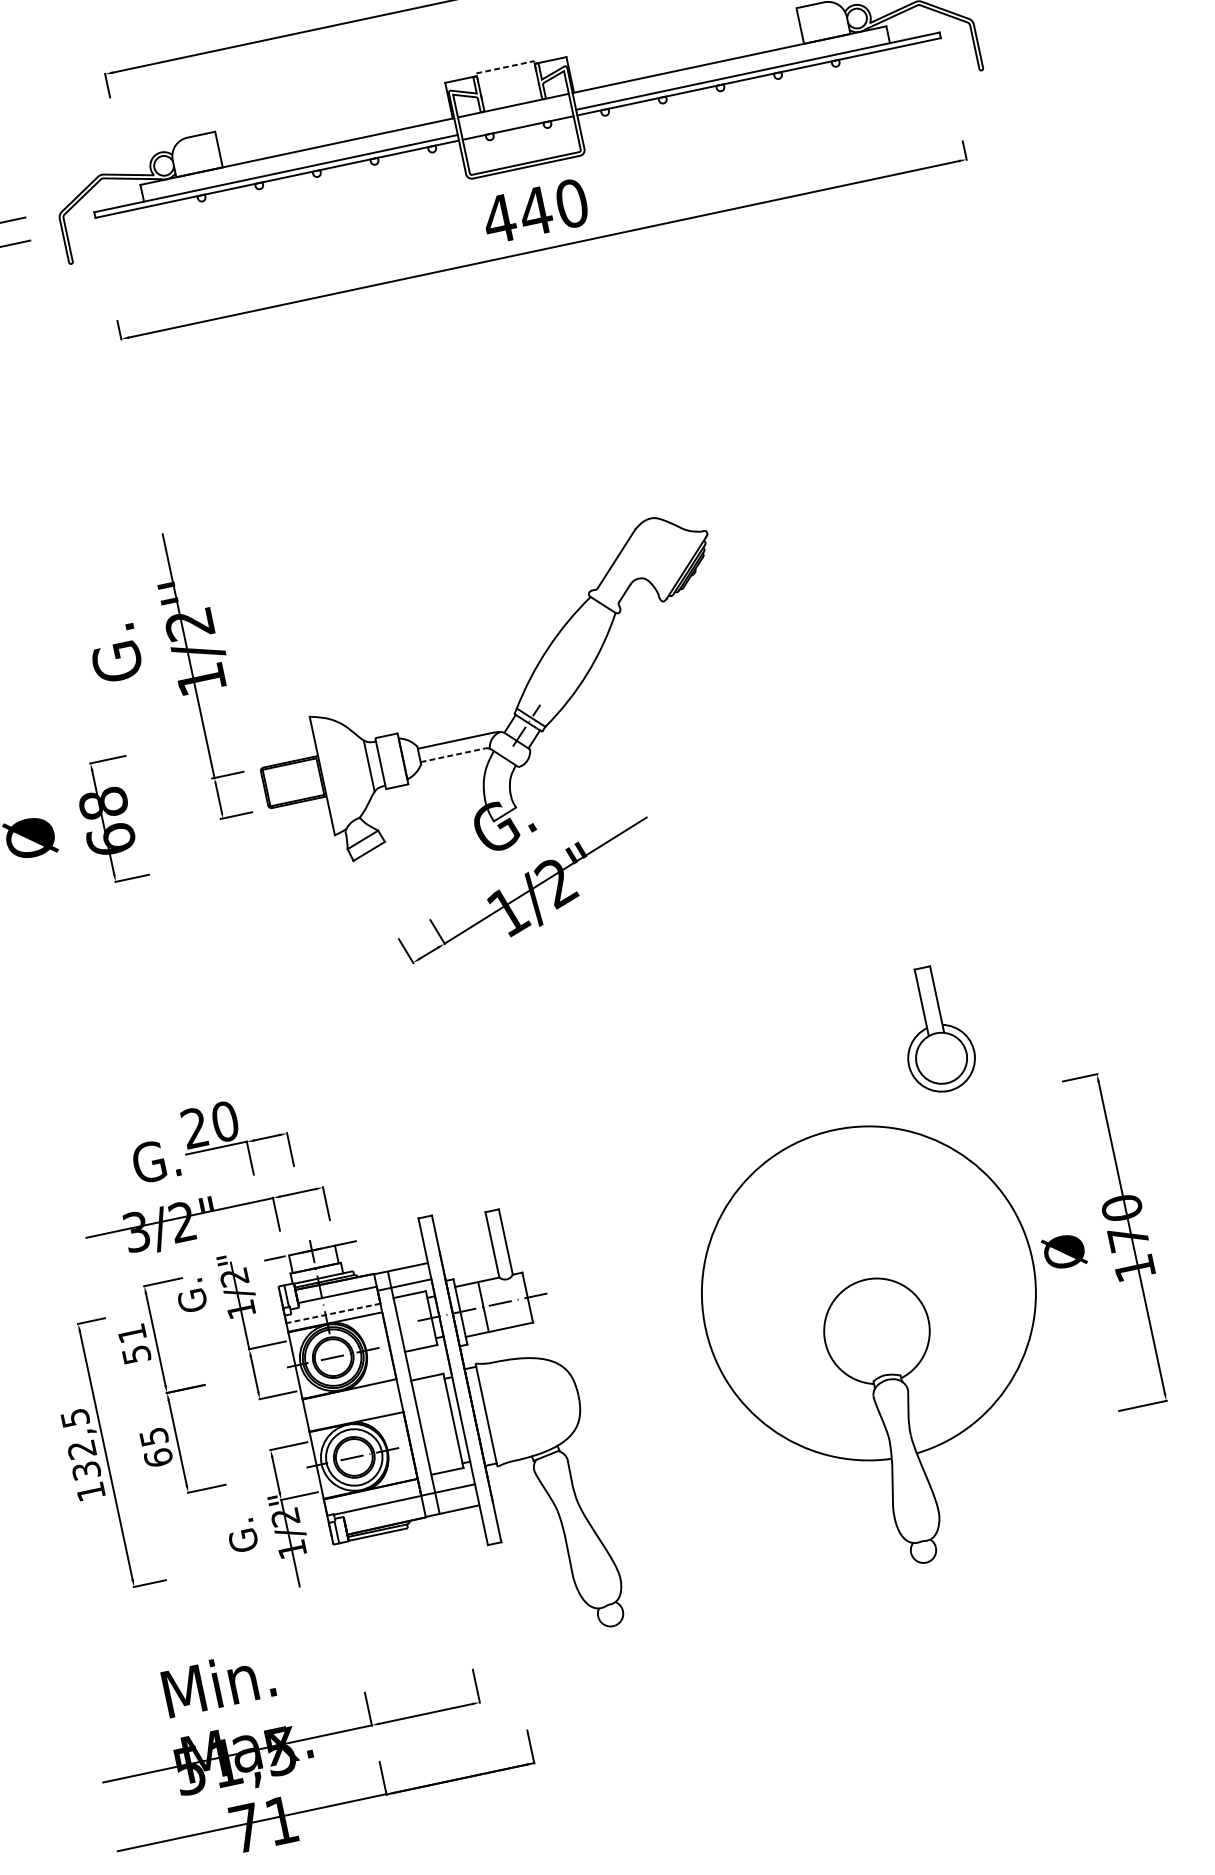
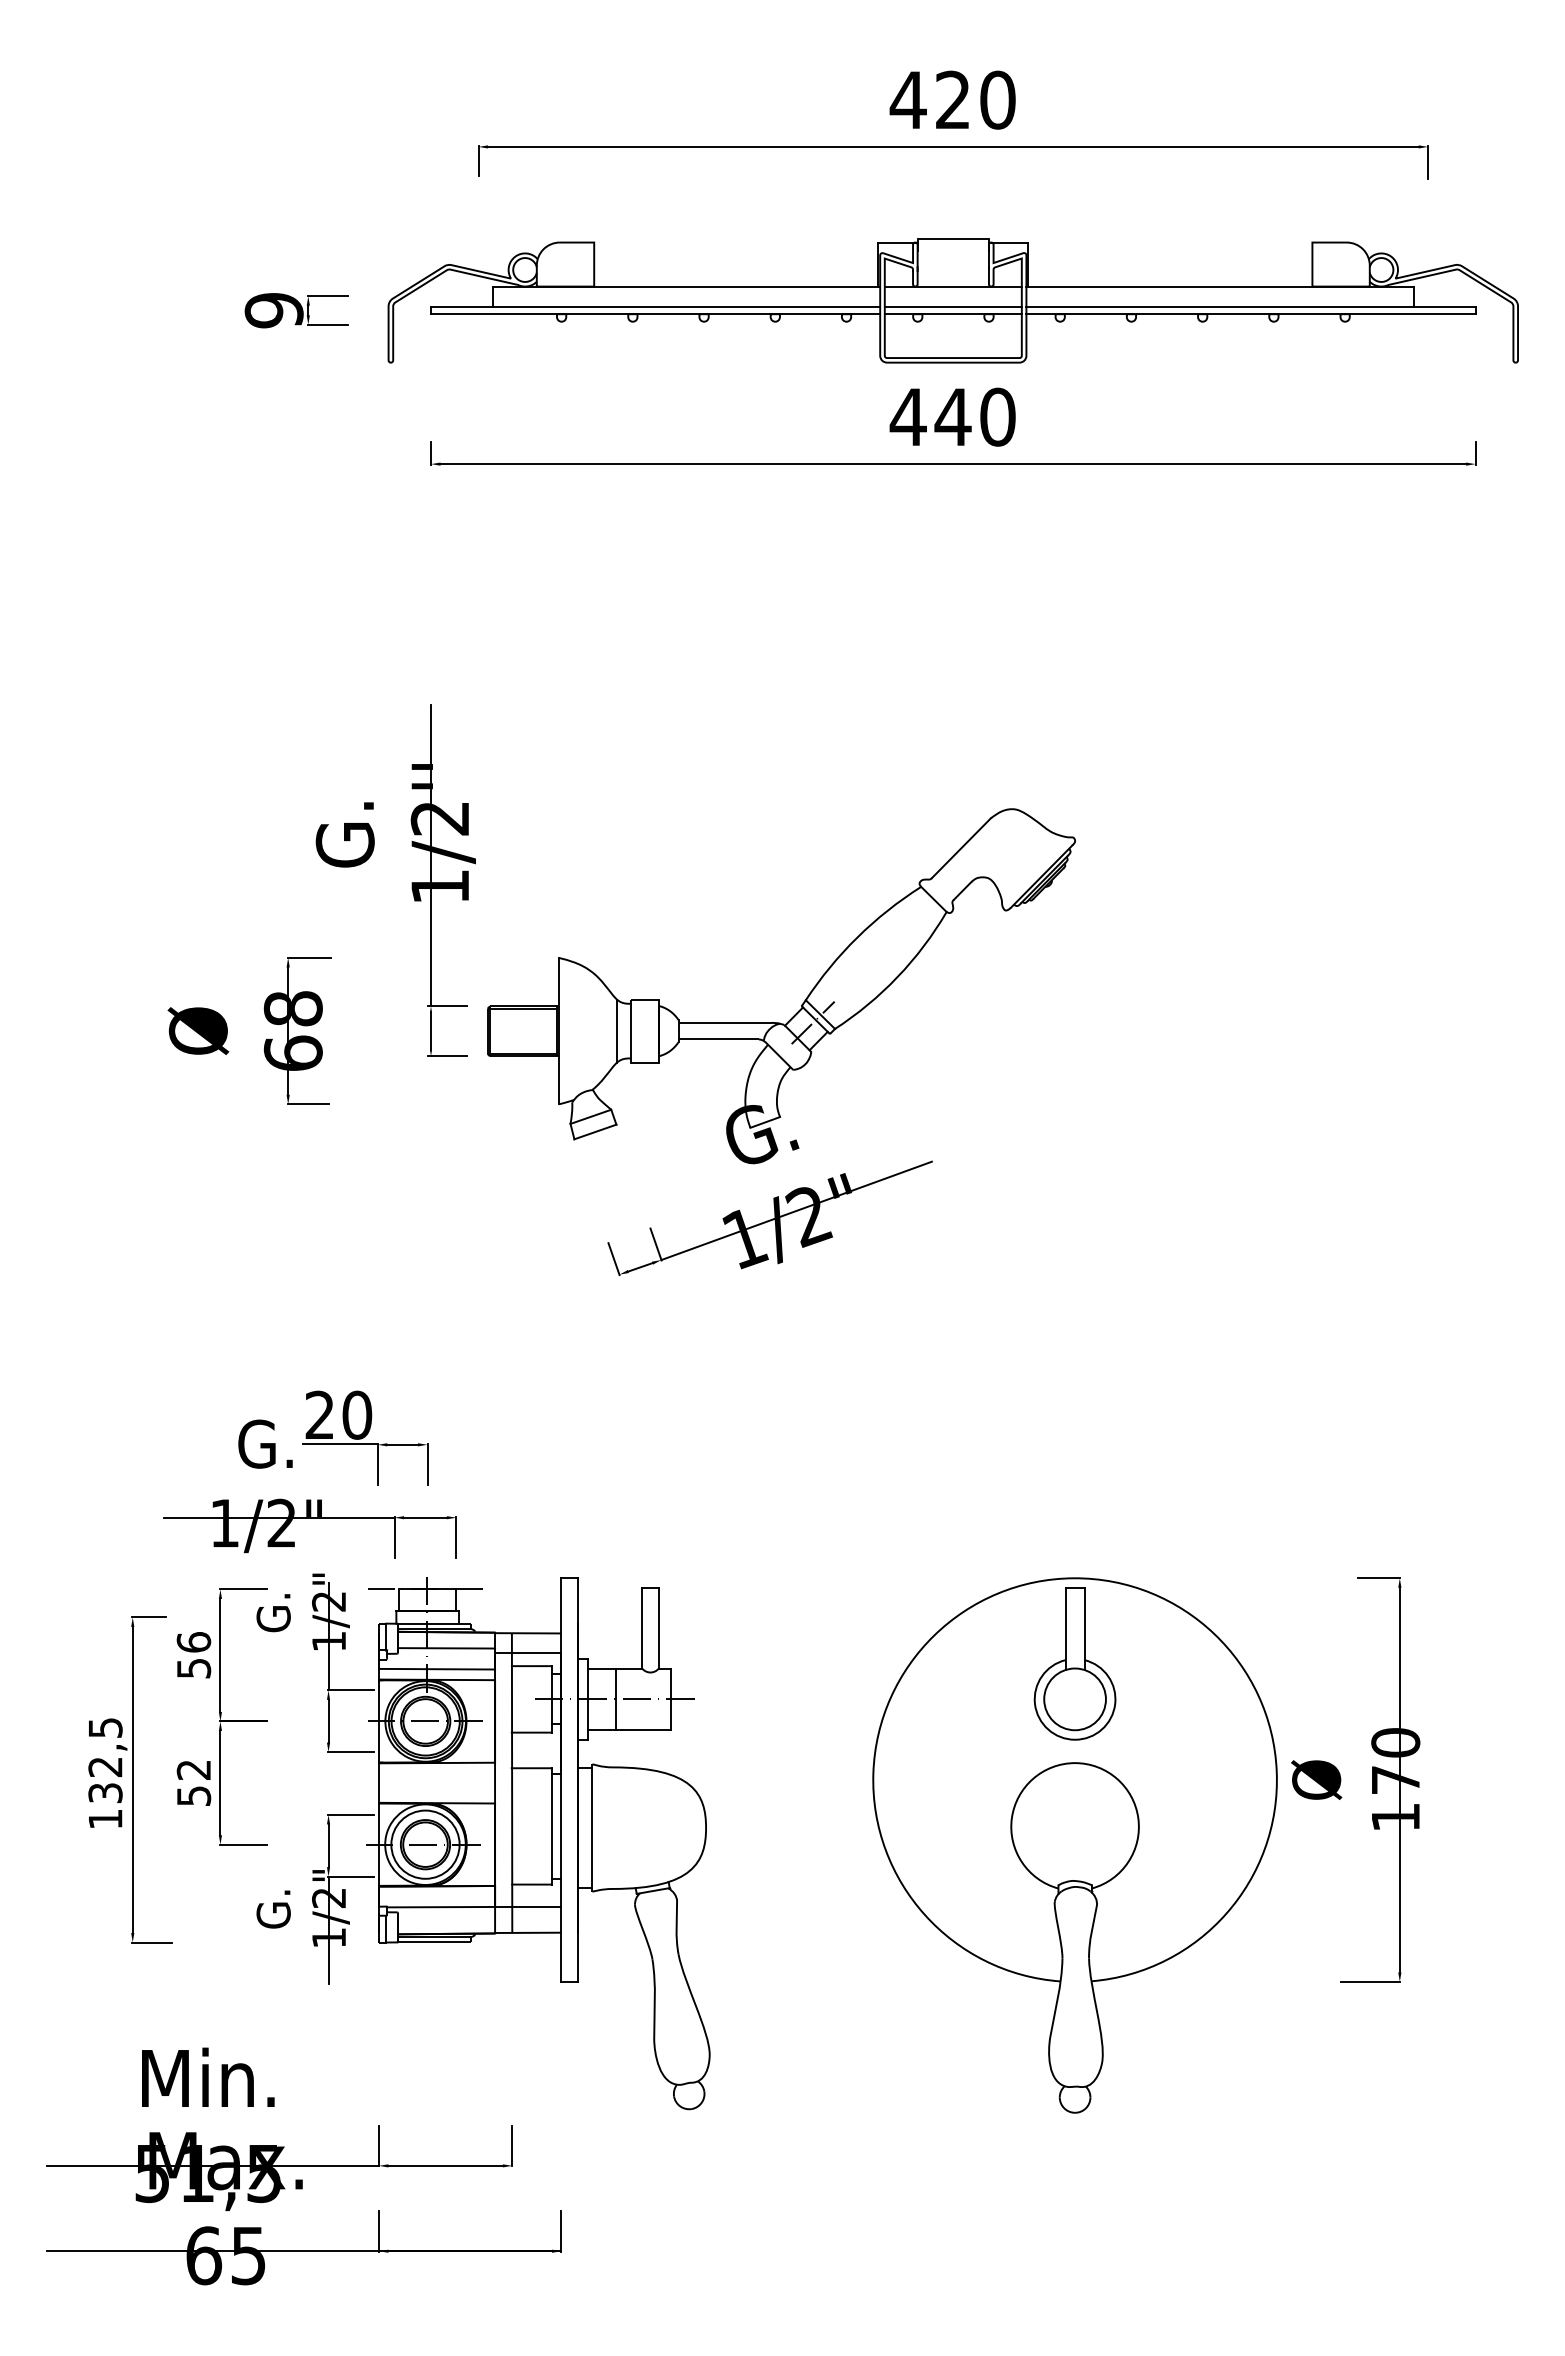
line: (505, 67) -> (953, 239), dashed -> solid
line: (516, 122) -> (952, 307), added
line: (453, 755) -> (719, 1039), dashed -> solid
part: (934, 1029) -> (1074, 1663), moved
text: (136, 1231) -> (224, 1522), 3/2" -> 1/2"
line: (333, 1313) -> (436, 1669), dashed -> solid
text: (131, 1333) -> (193, 1642), 51 -> 56
text: (156, 1447) -> (193, 1783), 65 -> 52
text: (263, 1824) -> (225, 2255), 71 -> 65

